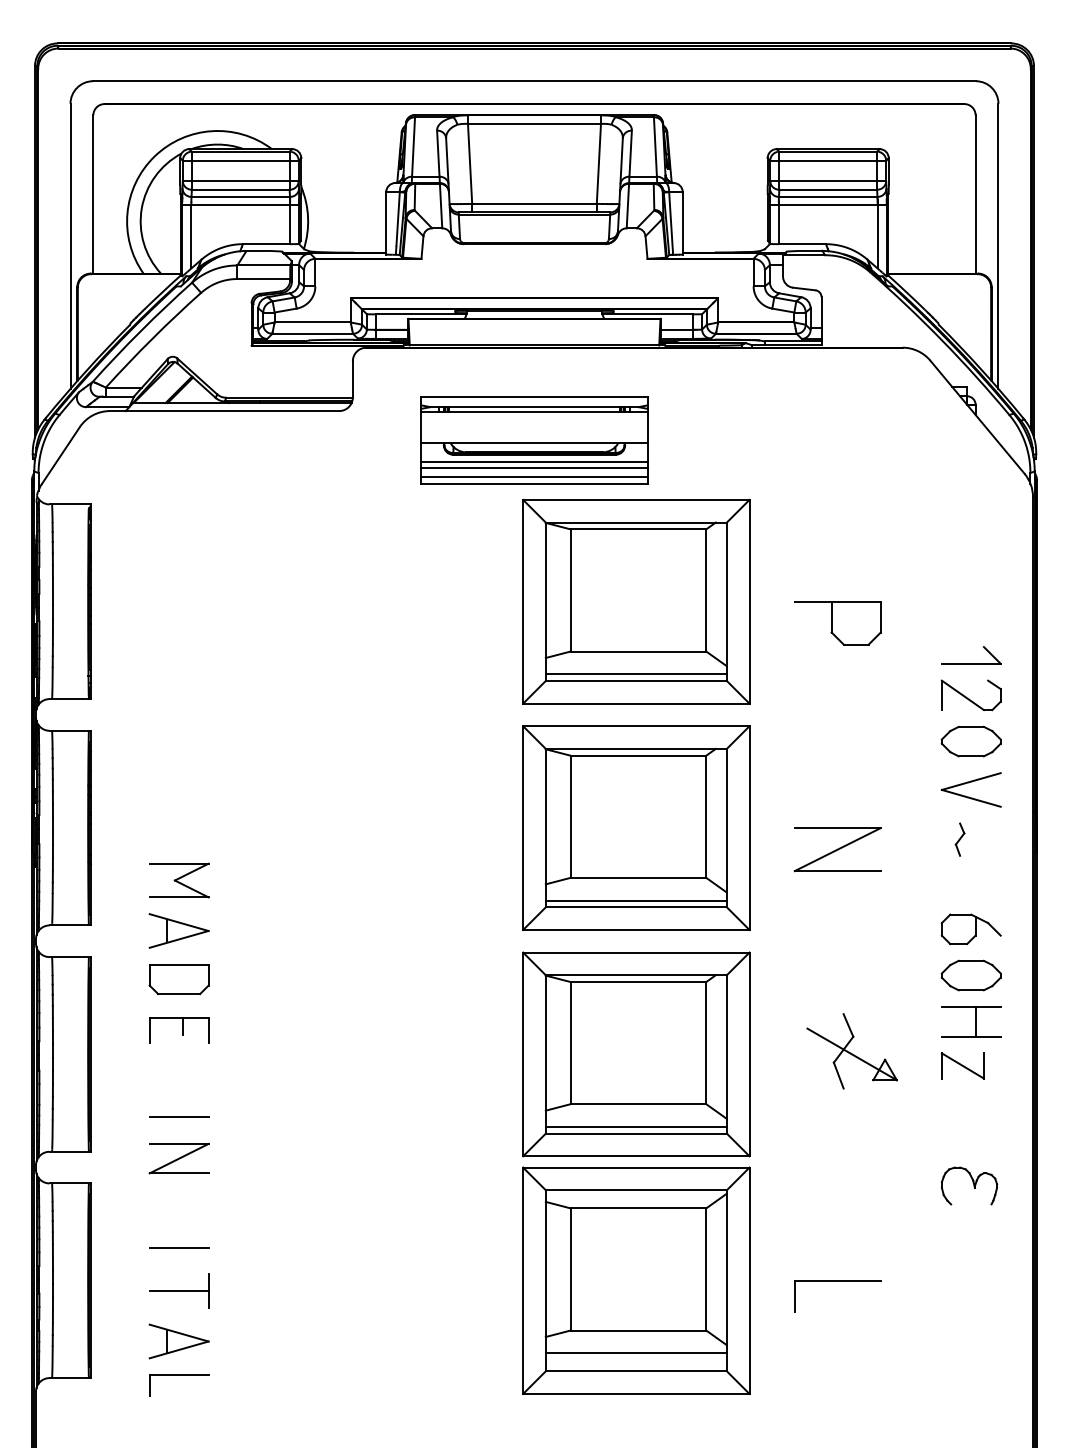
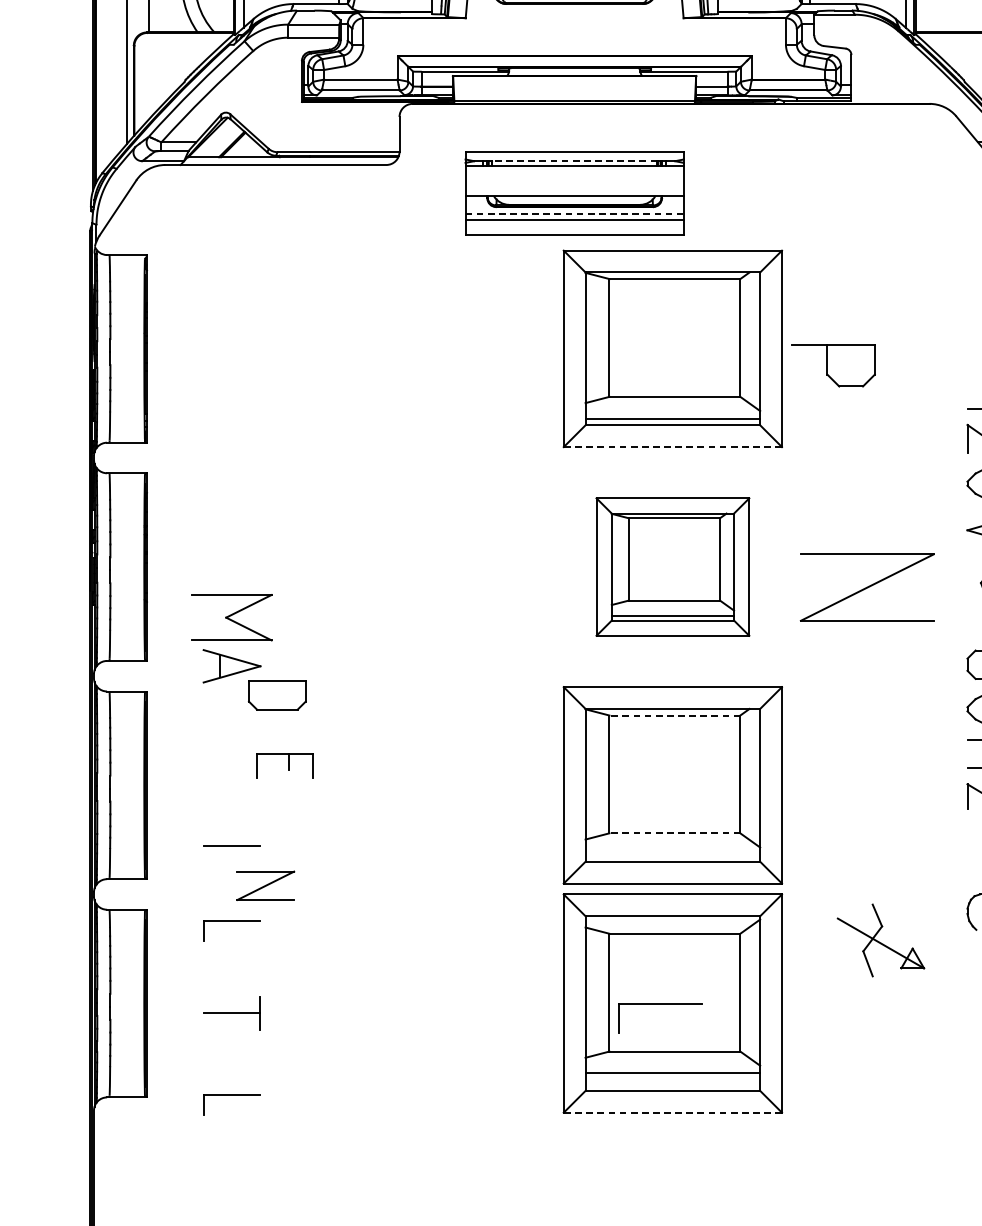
line: (534, 407) -> (574, 161), solid -> dashed
line: (534, 461) -> (574, 213), solid -> dashed
line: (534, 477) -> (574, 229), removed
part: (837, 623) -> (833, 365), moved
line: (635, 703) -> (672, 446), solid -> dashed
part: (636, 827) -> (673, 566), size x0.7
part: (837, 849) -> (866, 587), size x1.6
part: (179, 880) -> (232, 617), size x1.4
part: (178, 979) -> (276, 695), moved
line: (638, 982) -> (674, 715), solid -> dashed
part: (179, 1030) -> (285, 766), moved
part: (851, 1051) -> (880, 940), moved
line: (638, 1104) -> (674, 833), solid -> dashed
line: (635, 1126) -> (672, 854), removed
part: (178, 1158) -> (265, 885), moved
part: (179, 1195) -> (232, 921), added
line: (179, 1247) -> (232, 971), removed
part: (837, 1281) -> (660, 1004), moved
part: (178, 1341) -> (231, 1062), removed
line: (635, 1393) -> (672, 1112), solid -> dashed

